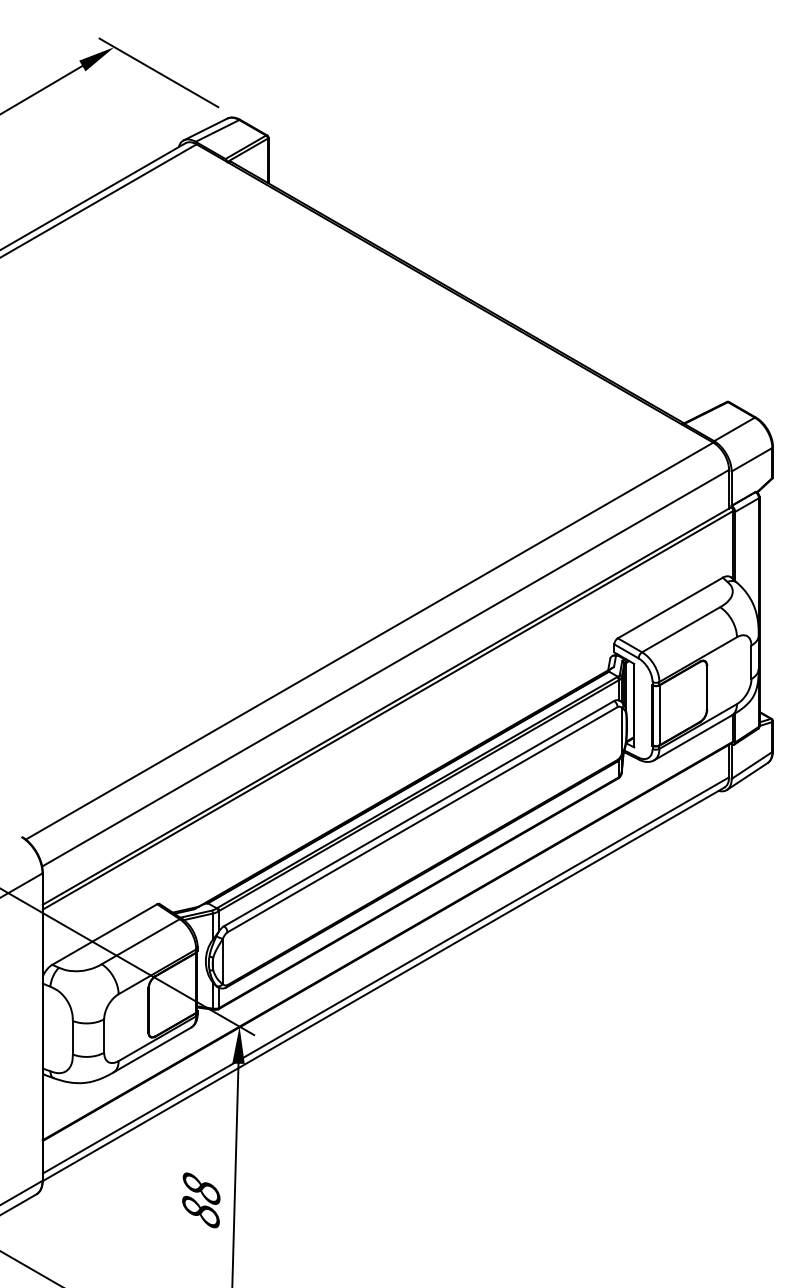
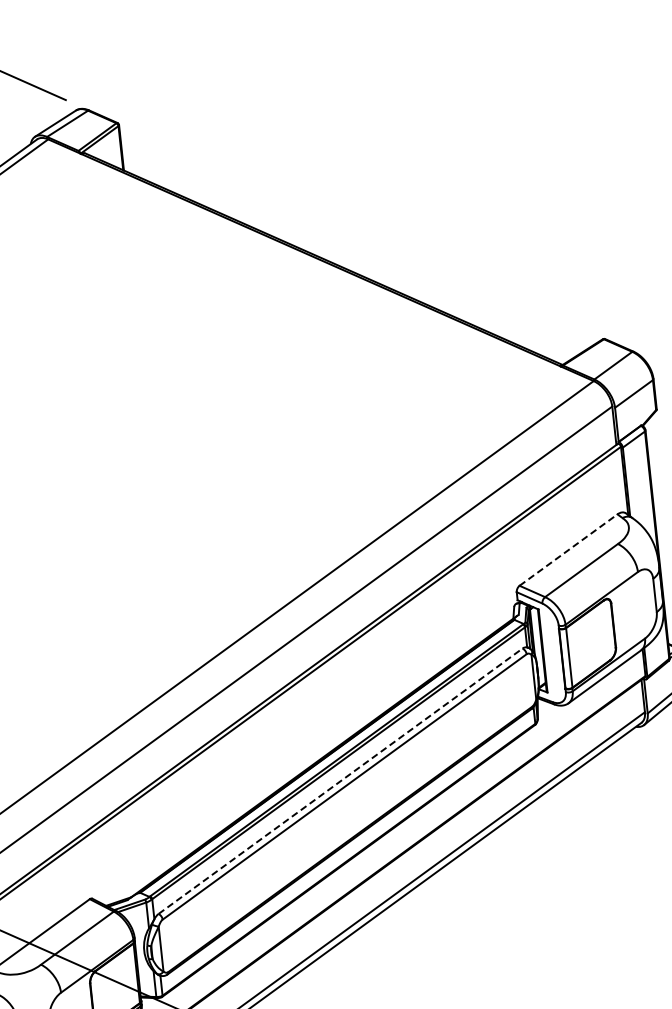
line: (670, 608) -> (568, 550), solid -> dashed
line: (419, 813) -> (340, 781), solid -> dashed

